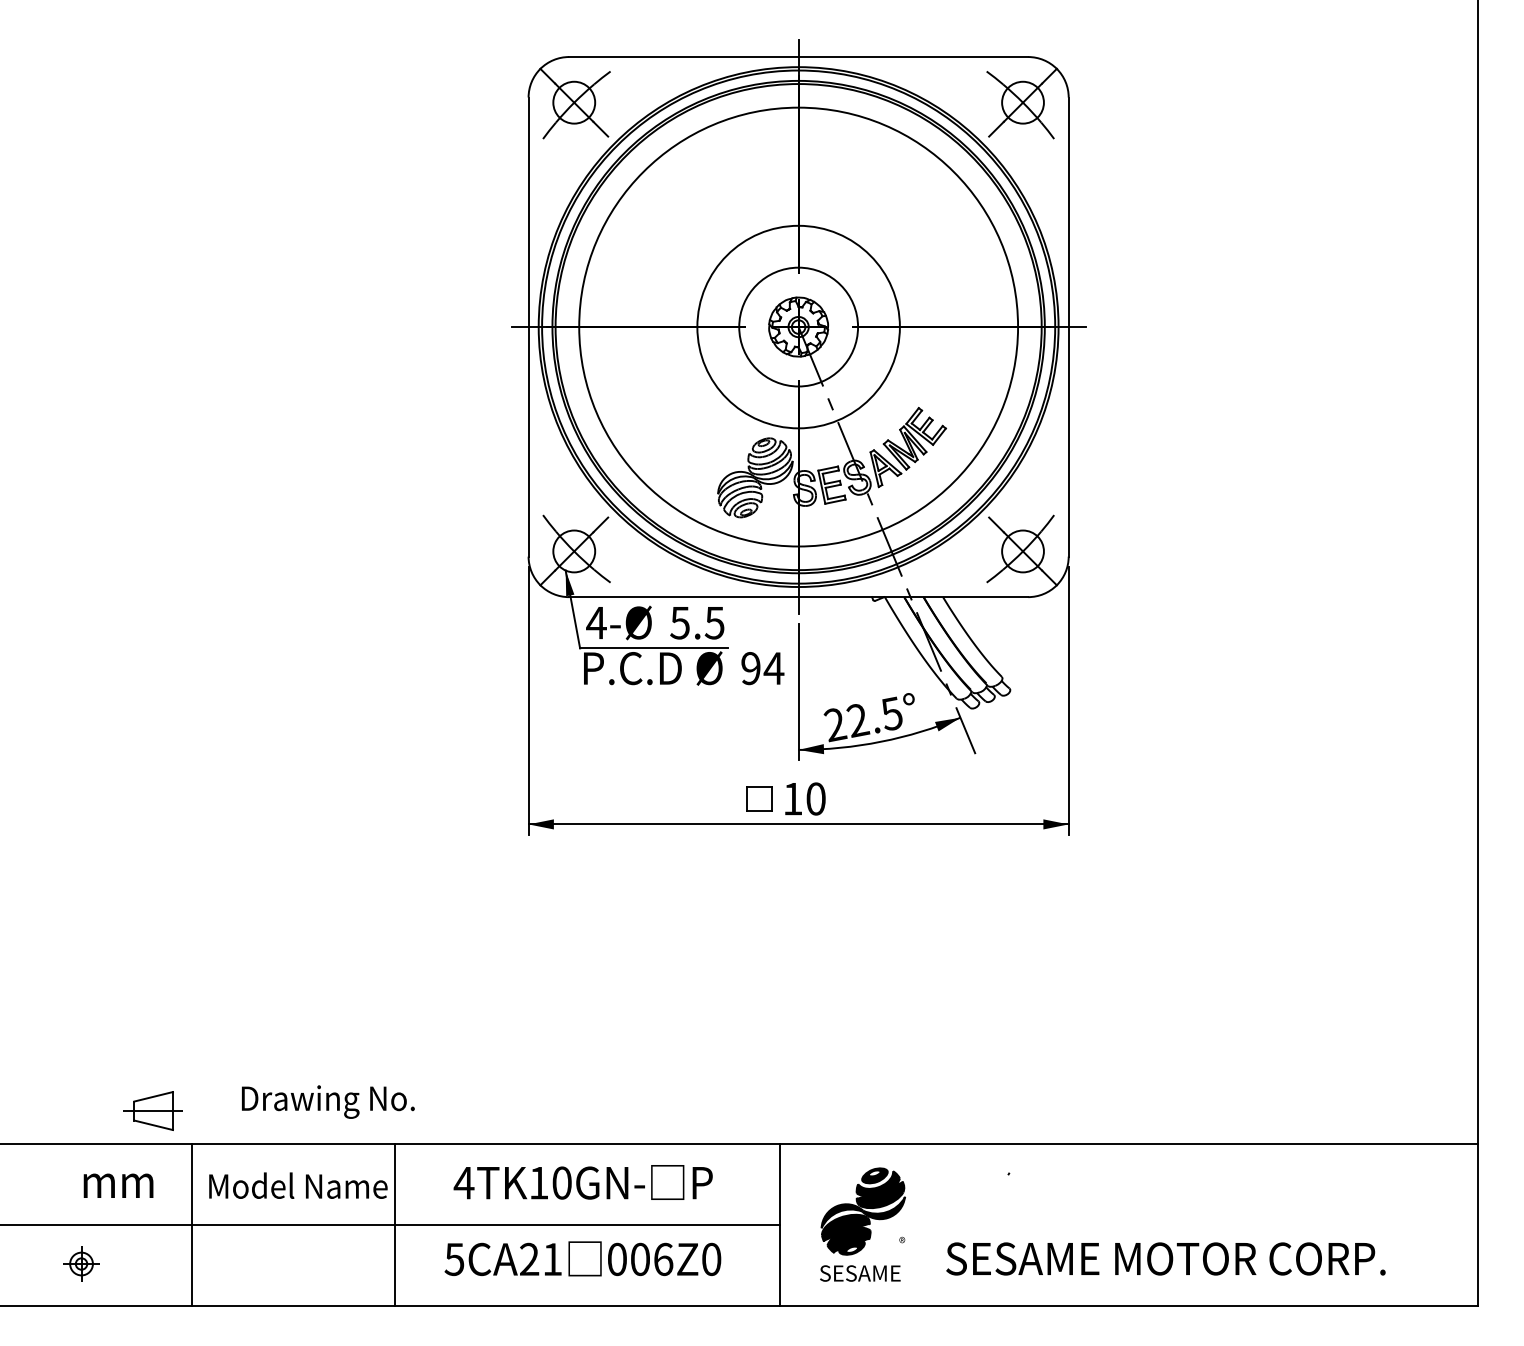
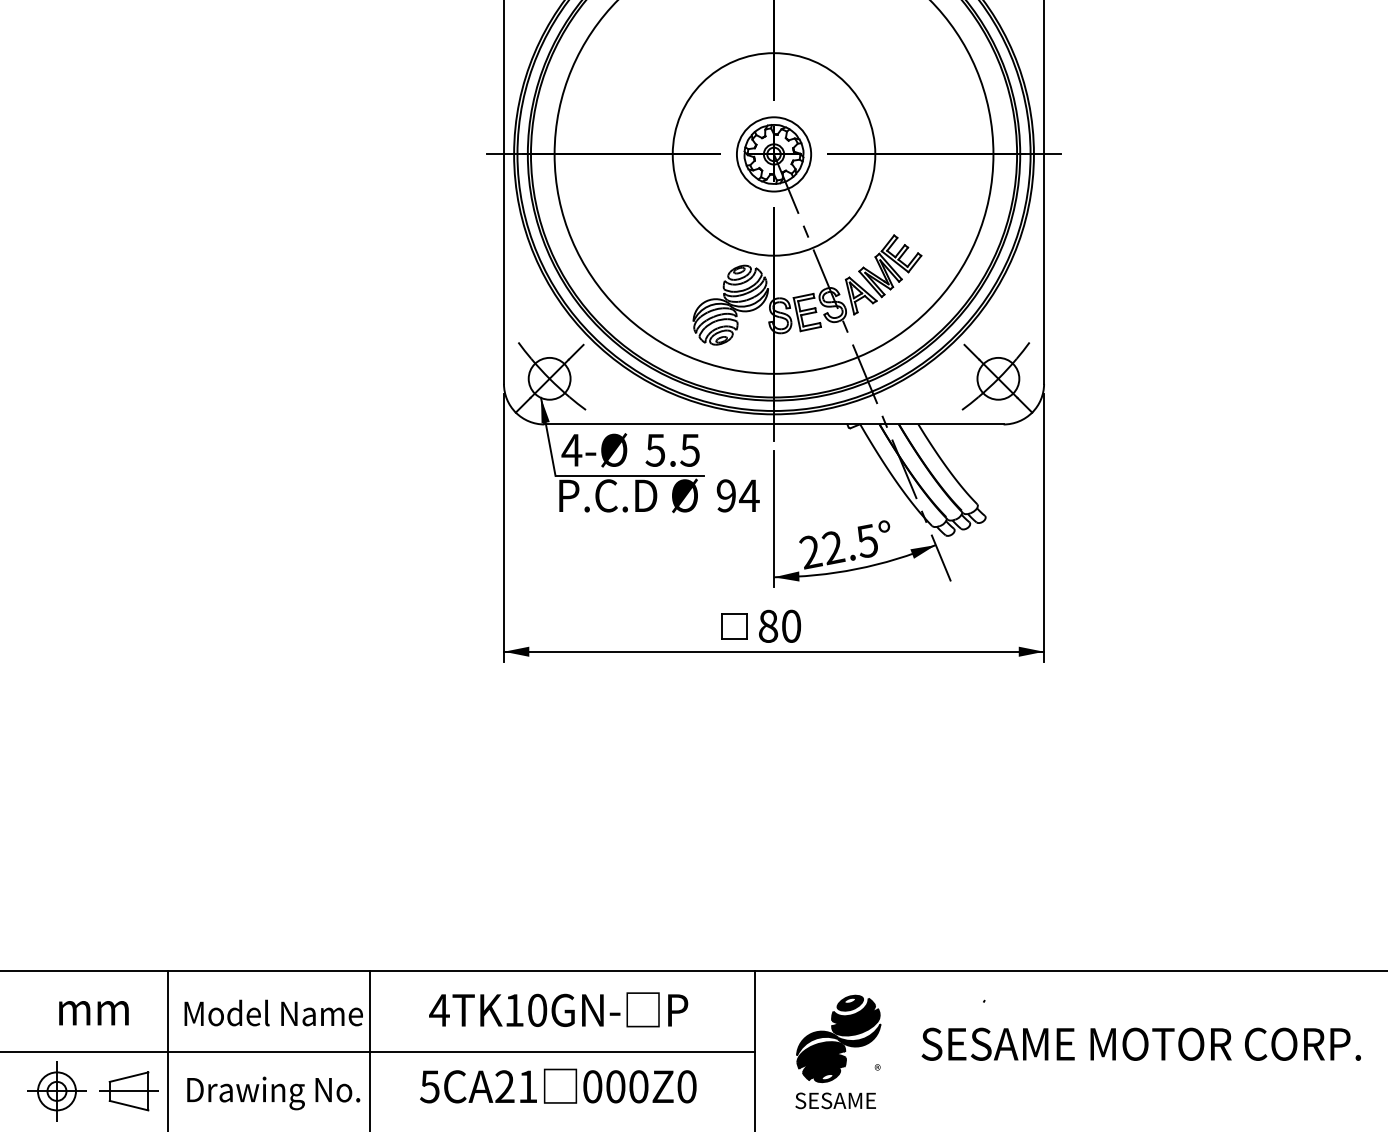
circle: (798, 326) -> (773, 153), size x0.62
text: (792, 798) -> (767, 625), 10 -> 80
text: (328, 1101) -> (273, 1092), moved
part: (152, 1110) -> (127, 1090), moved
text: (663, 1258) -> (638, 1085), 006Z0 -> 000Z0
text: (1165, 1258) -> (1140, 1043), moved
part: (81, 1263) -> (56, 1090), size x1.67

